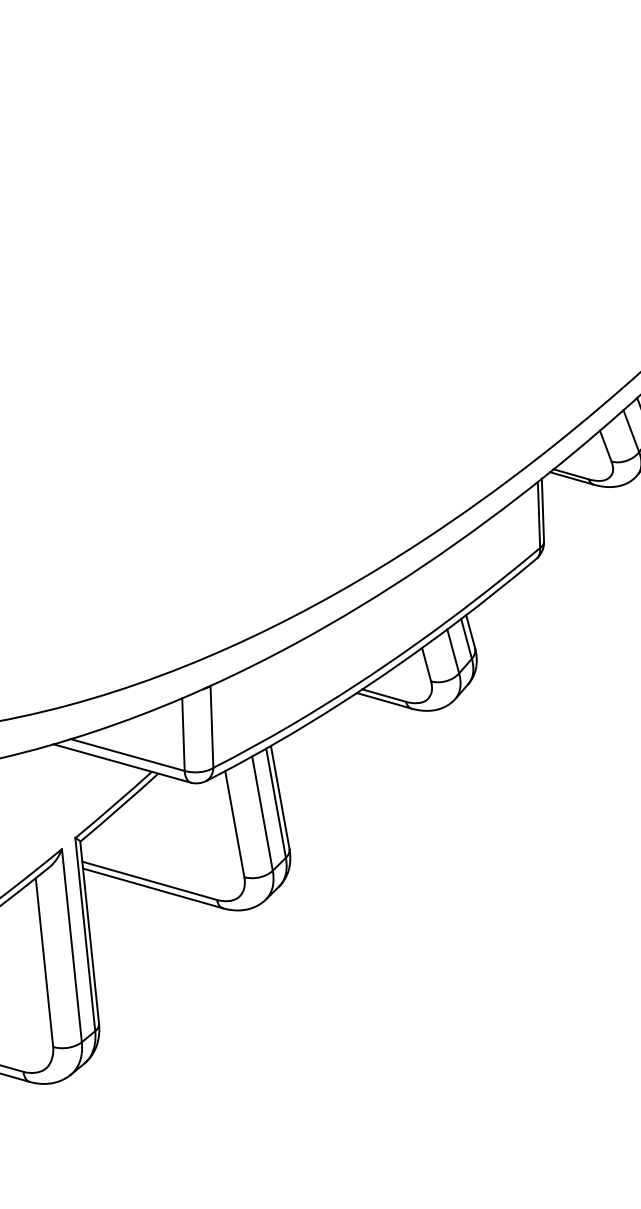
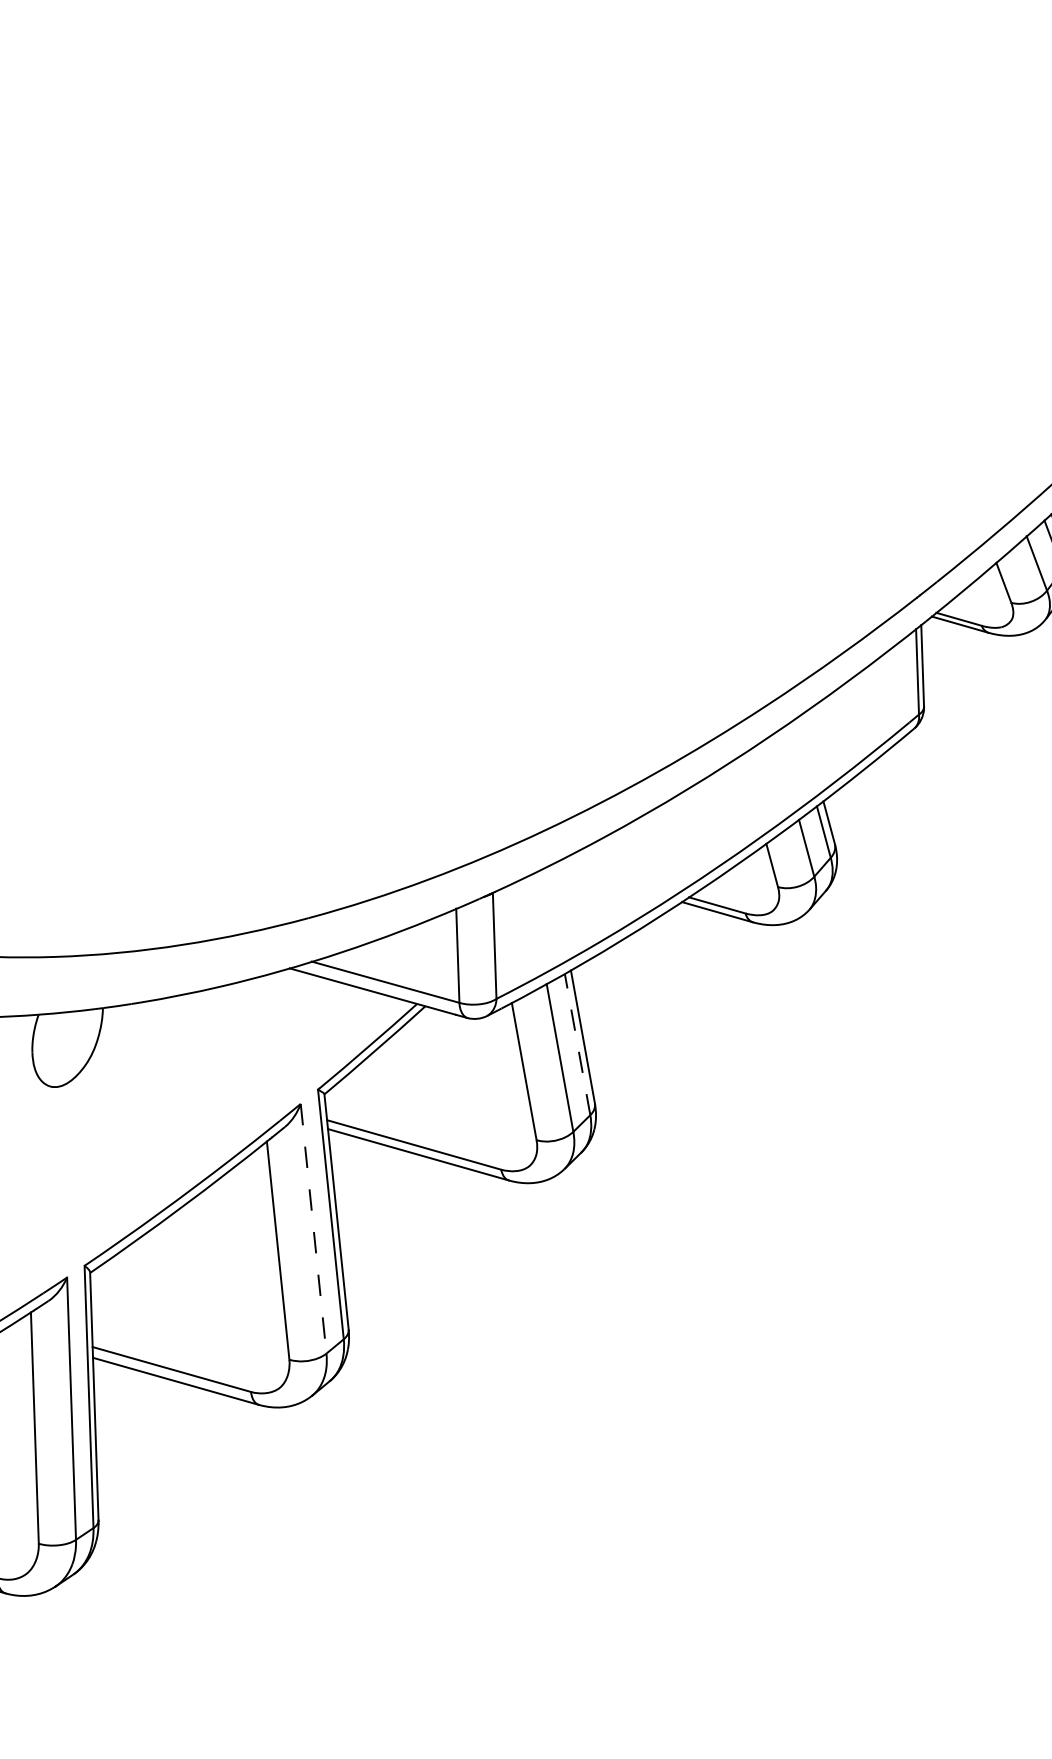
line: (276, 803) -> (577, 1044), solid -> dashed
line: (71, 946) -> (313, 1229), solid -> dashed

